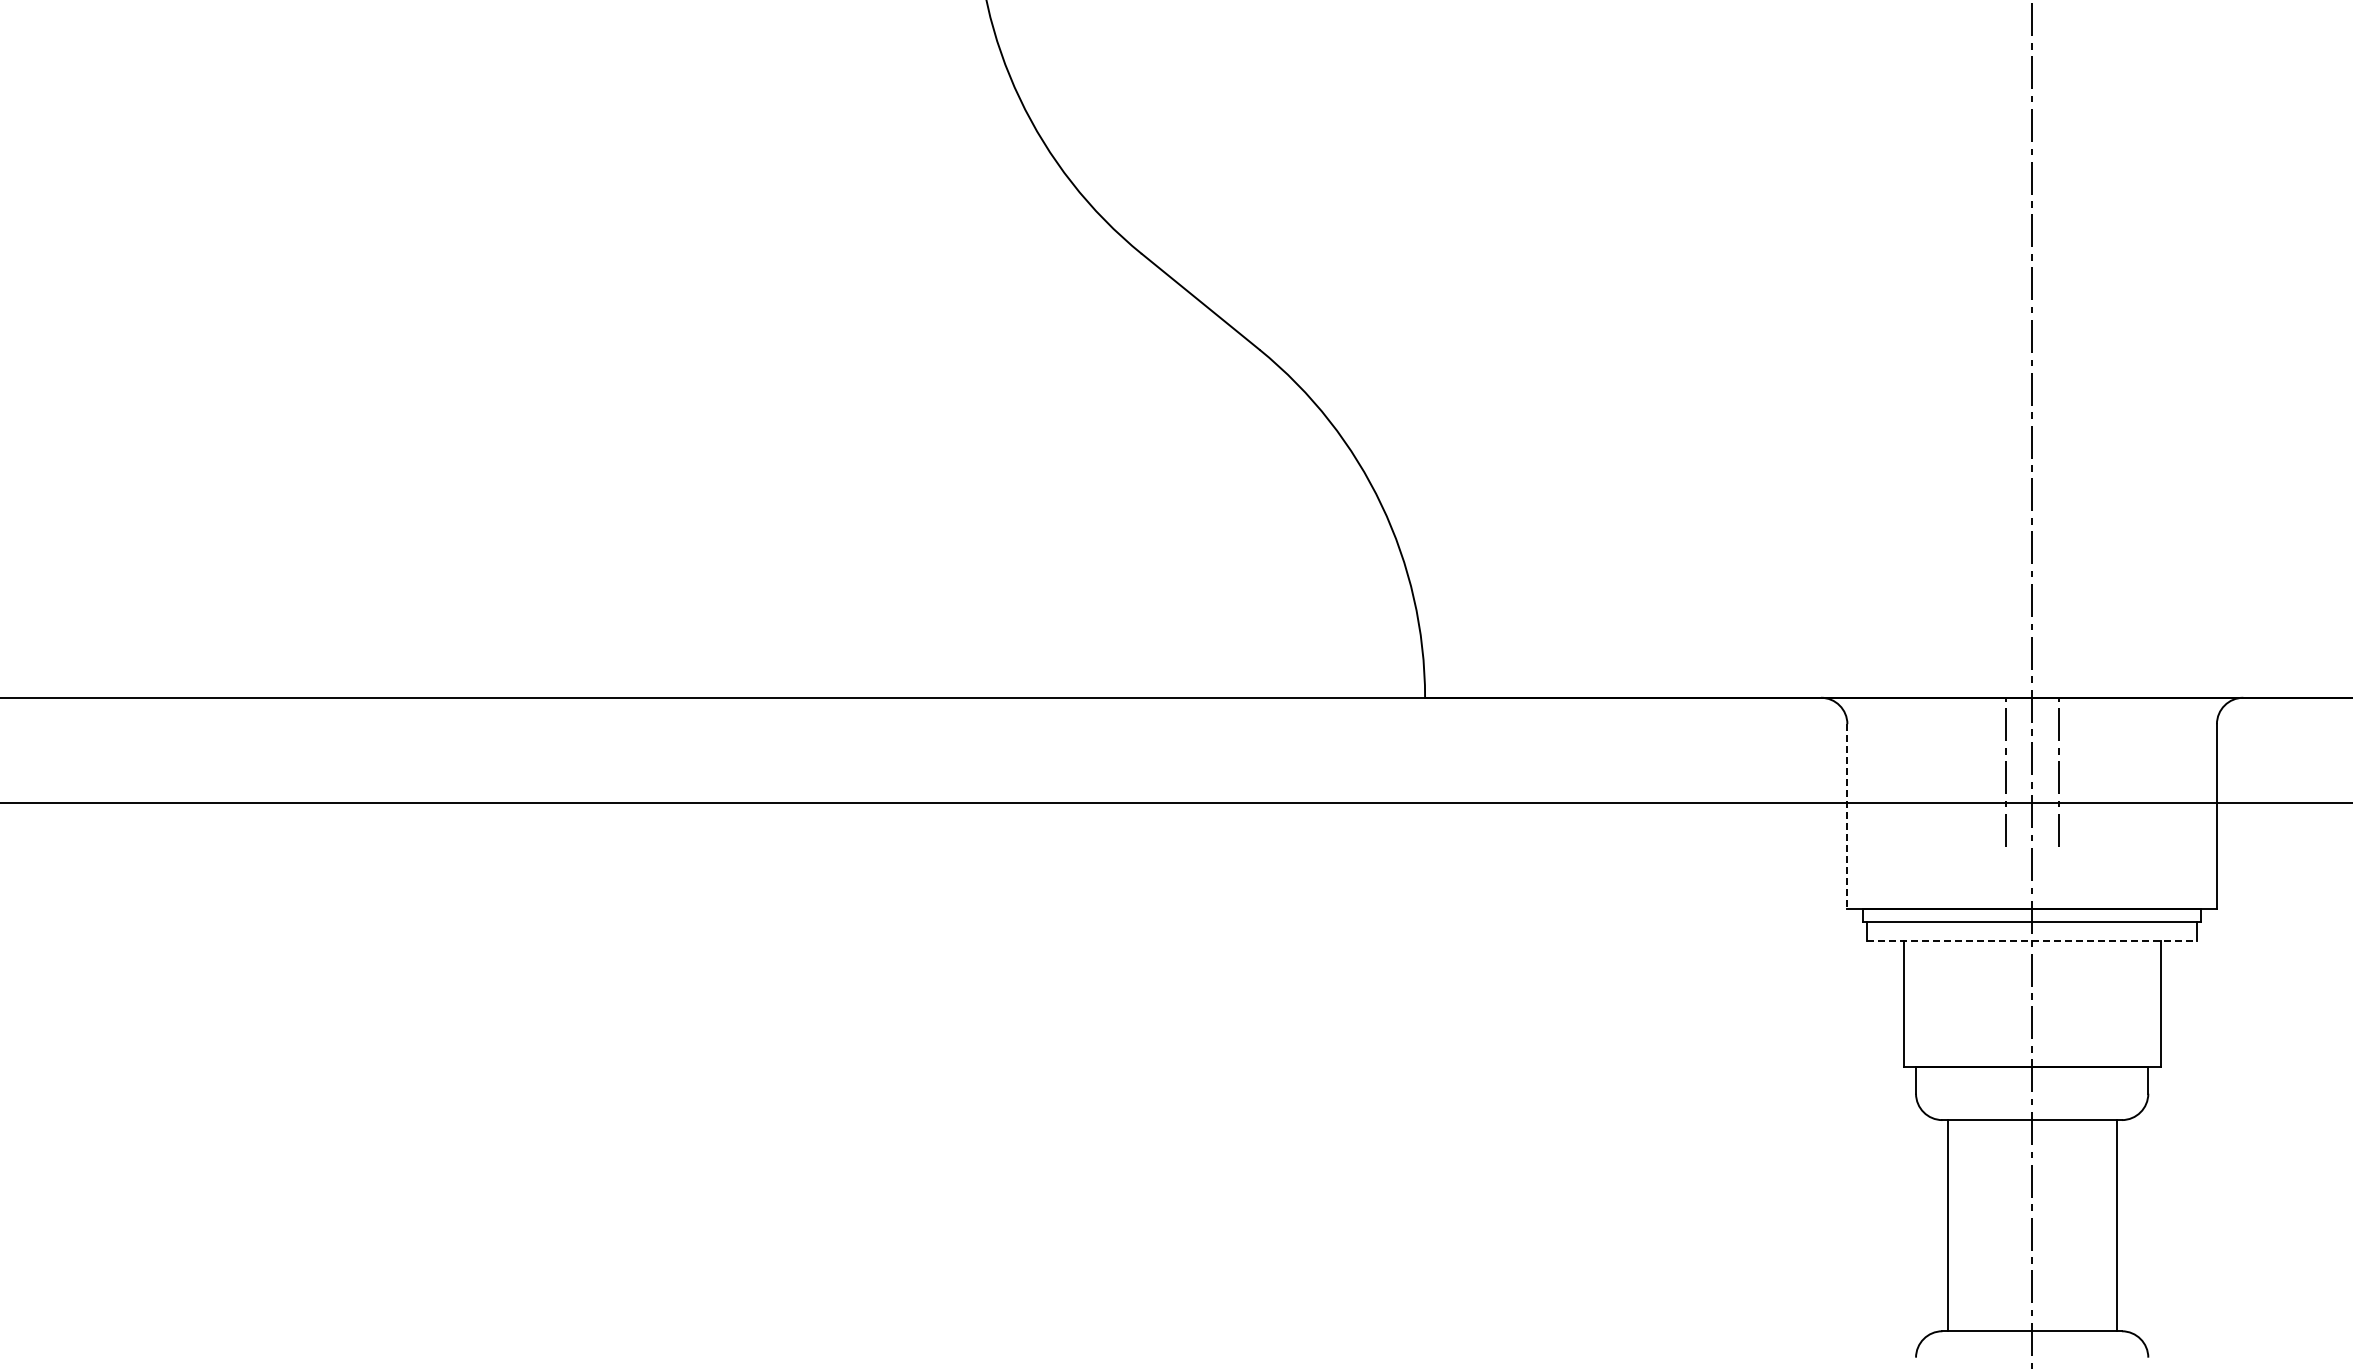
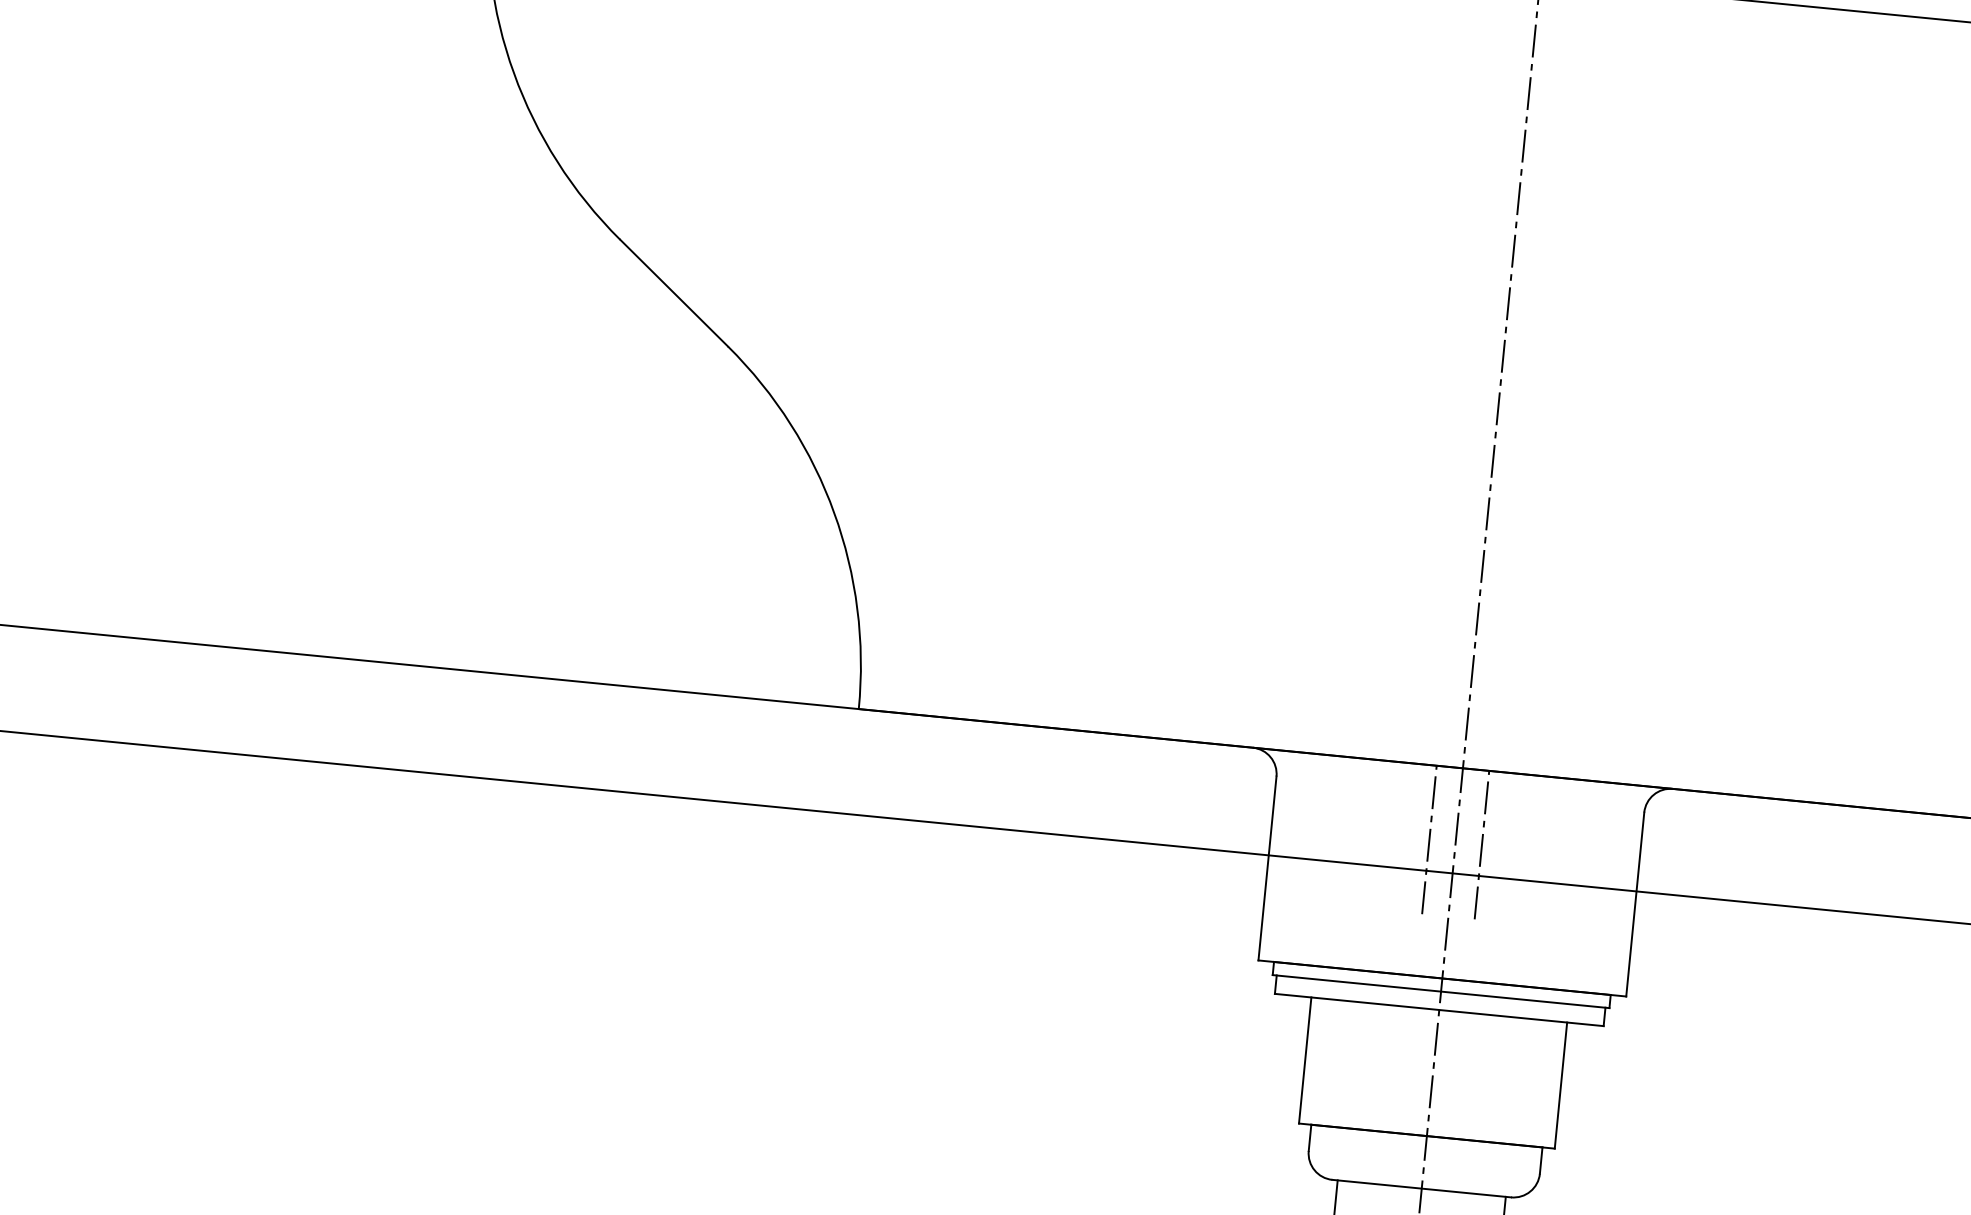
line: (1847, 817) -> (1267, 869), dashed -> solid
line: (2032, 940) -> (1439, 1009), dashed -> solid

